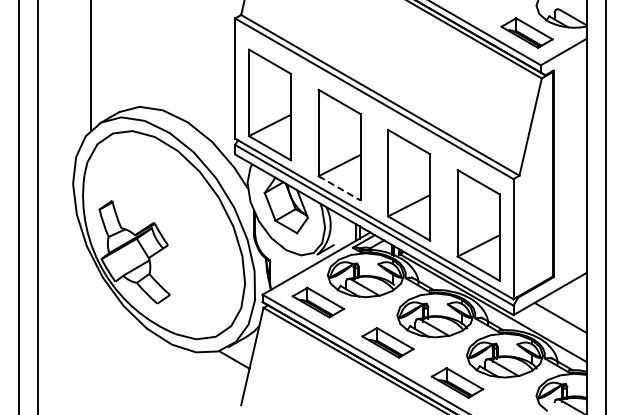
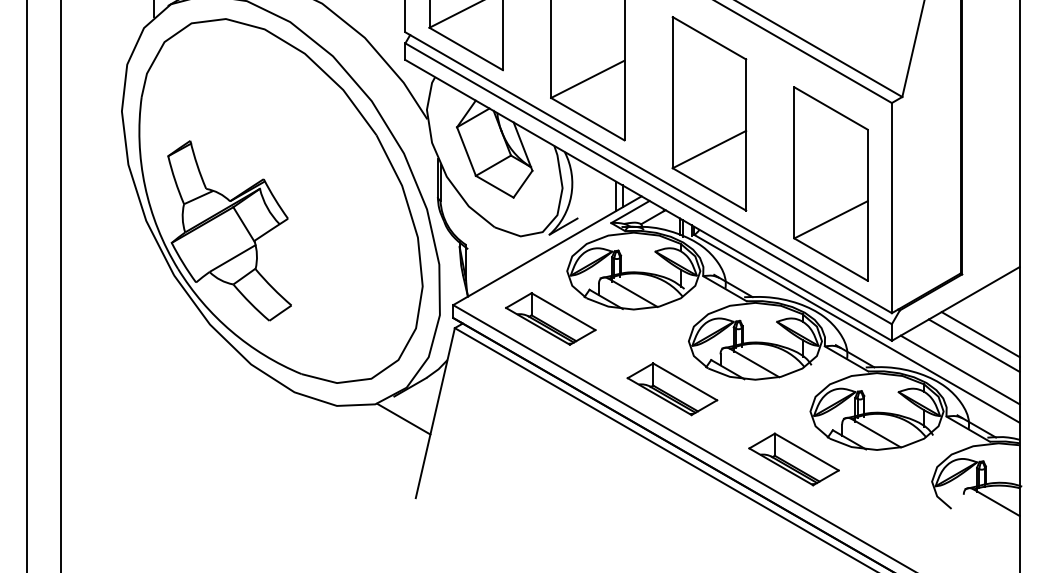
line: (340, 188) -> (589, 119), dashed -> solid
line: (563, 311) -> (979, 334), added
line: (552, 331) -> (960, 369), added

